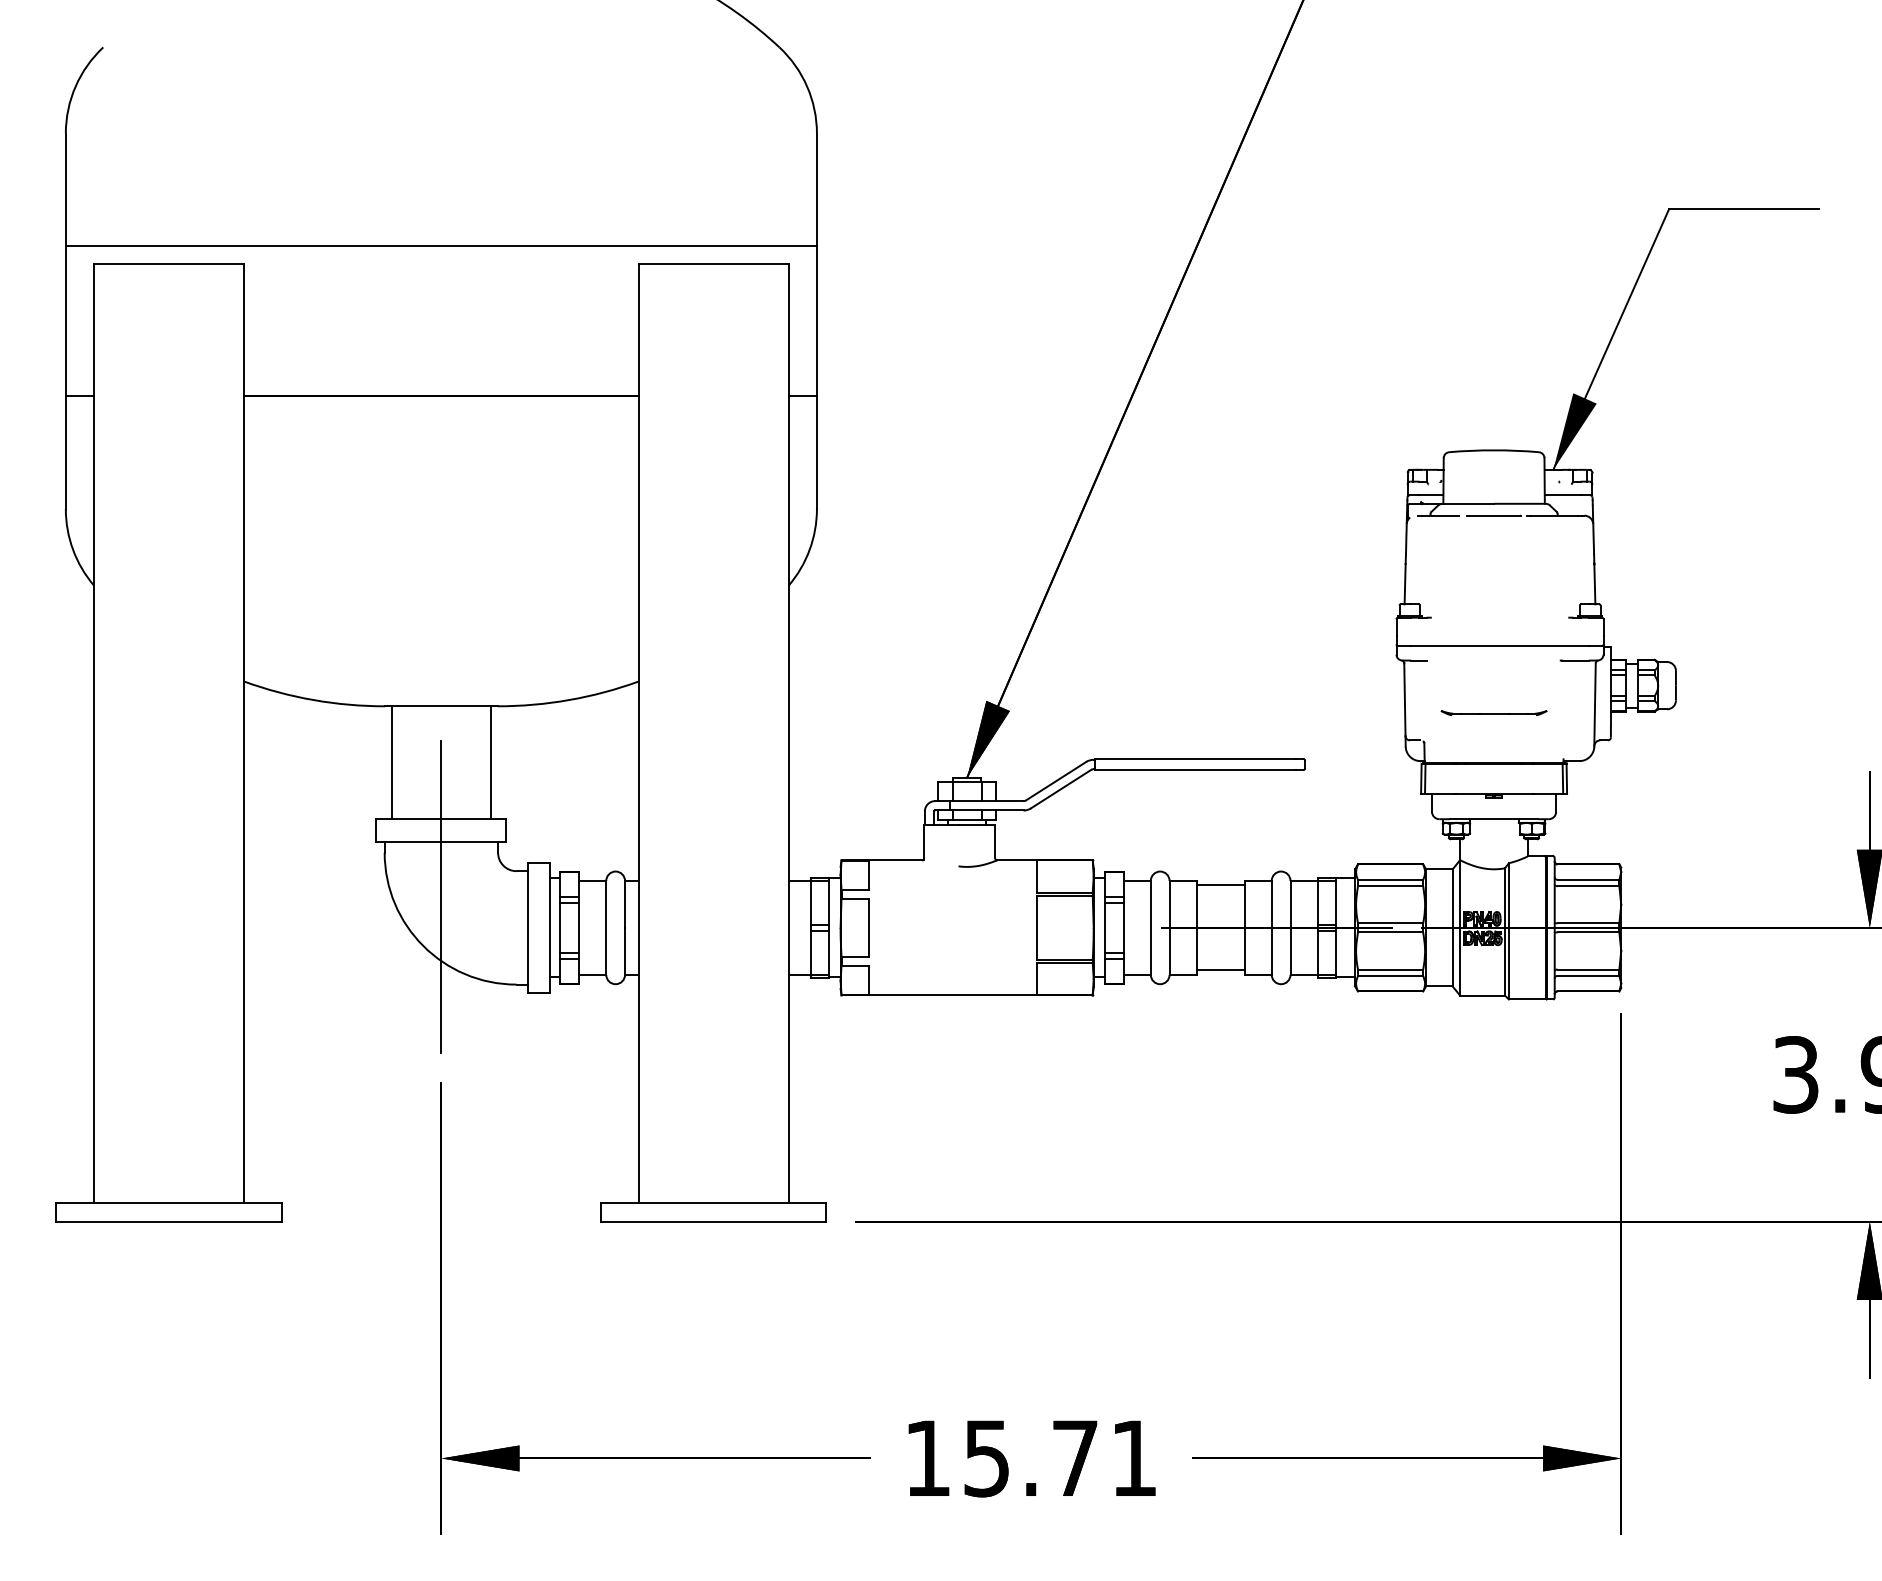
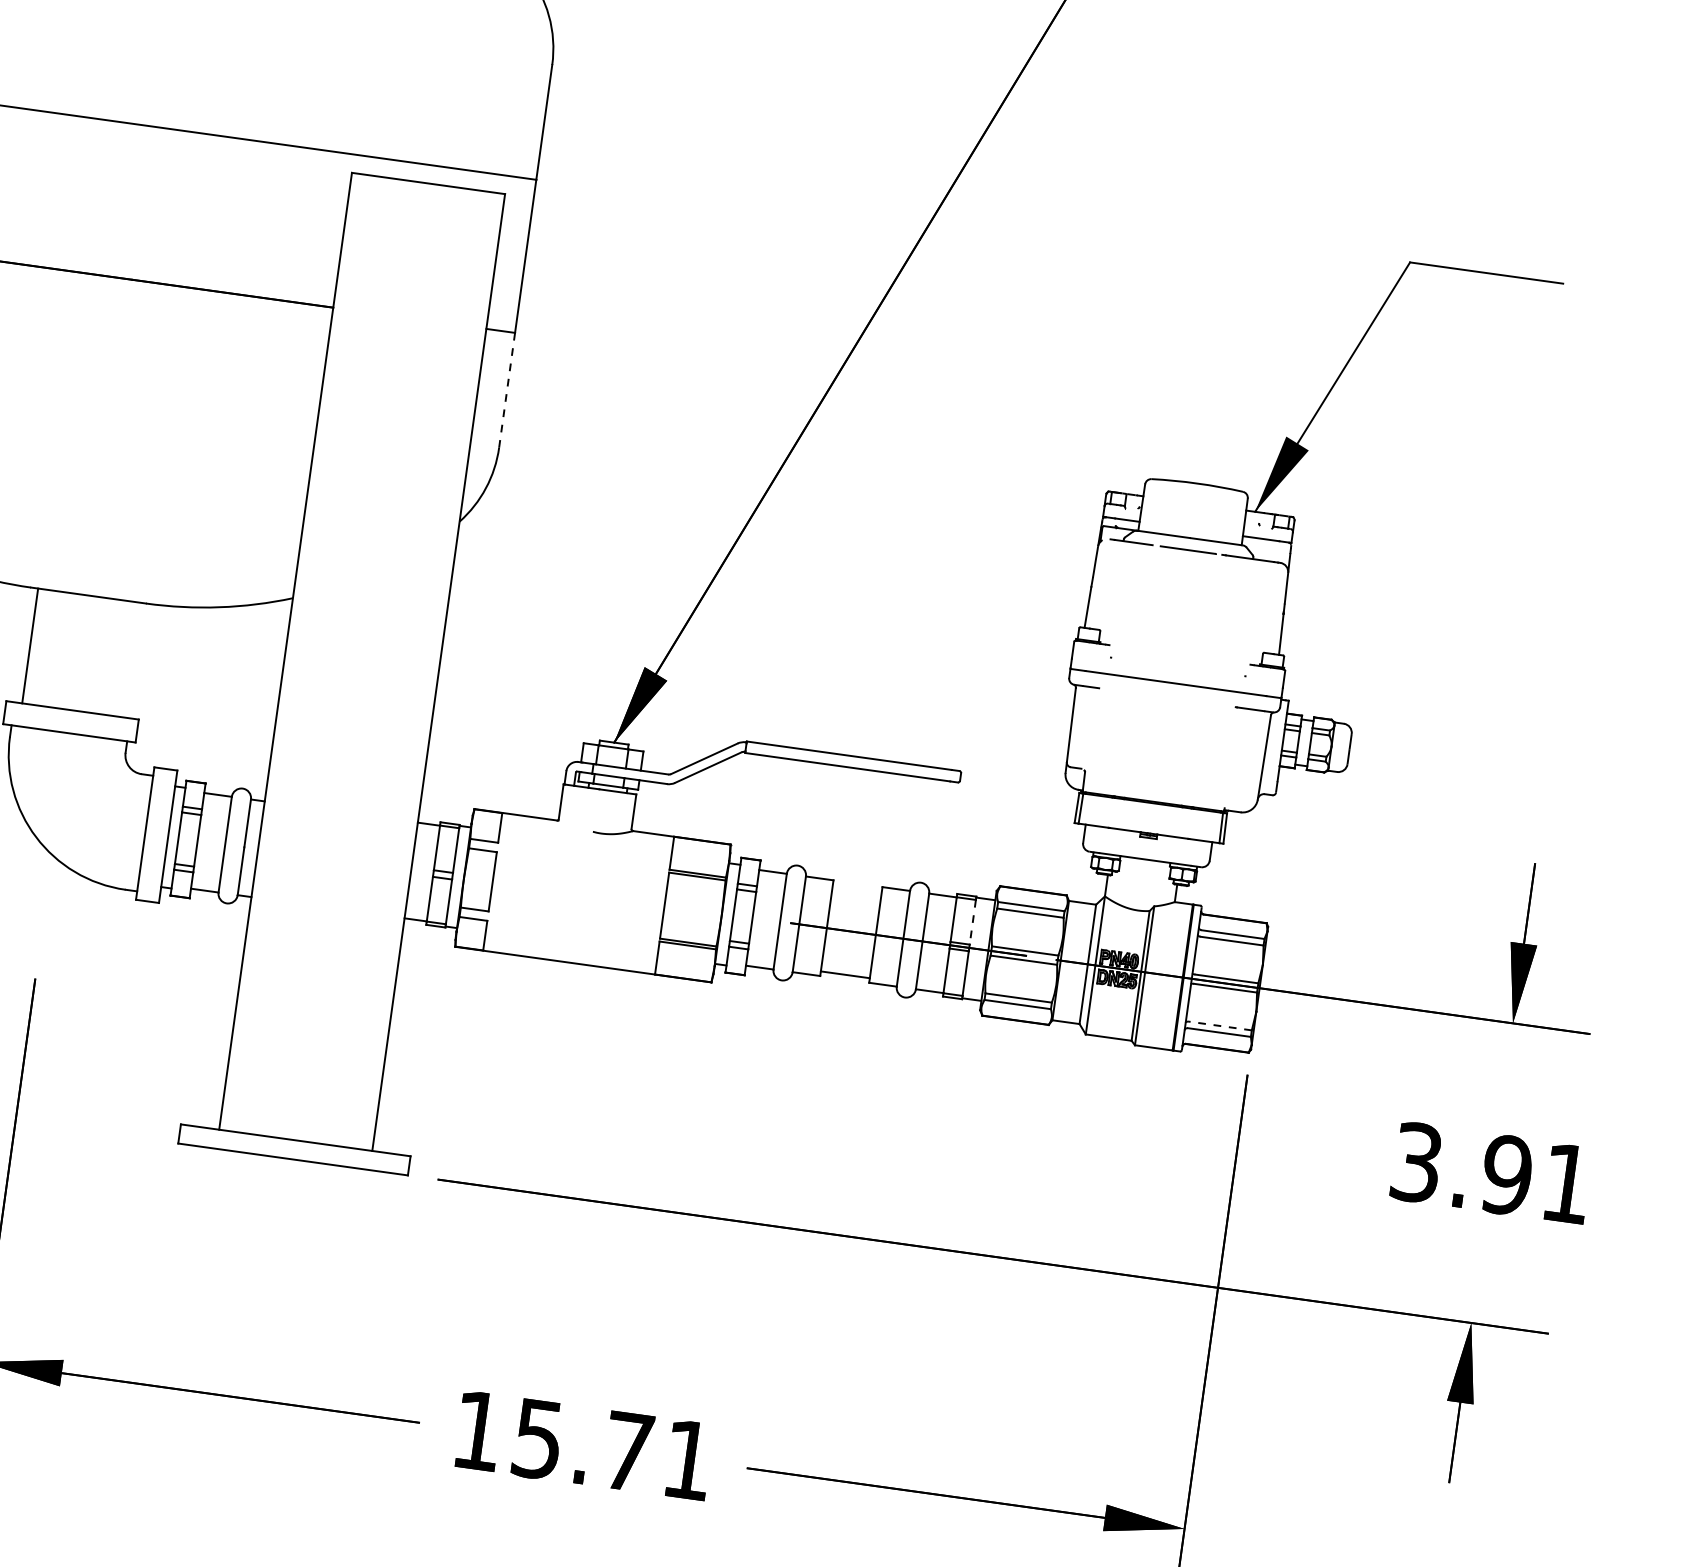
line: (816, 452) -> (506, 389), solid -> dashed
part: (1493, 712) -> (1159, 750), removed
line: (490, 762) -> (130, 659), removed
line: (1220, 885) -> (857, 888), removed
line: (441, 896) -> (61, 789), removed
line: (1336, 902) -> (973, 922), solid -> dashed
line: (1588, 969) -> (1220, 1026), solid -> dashed

